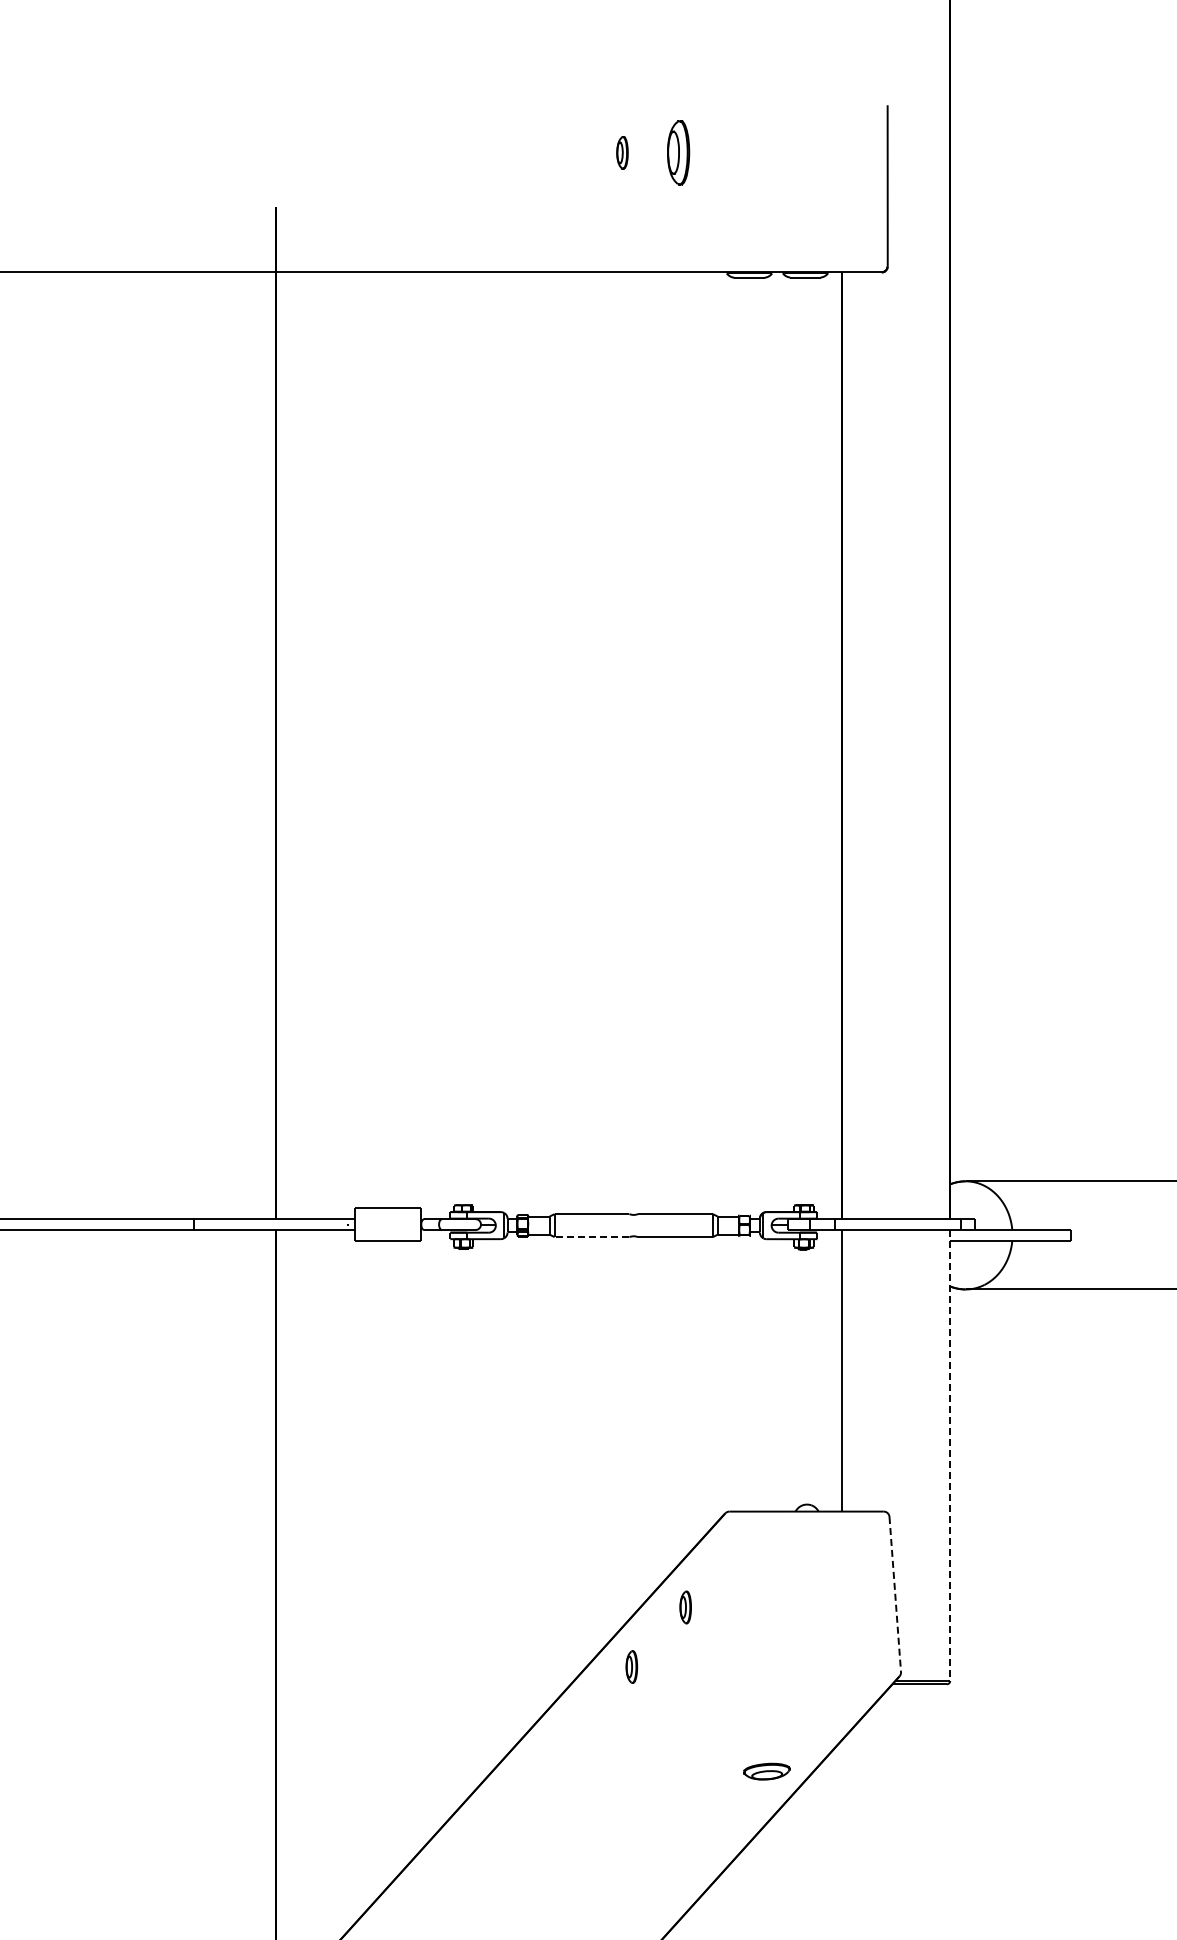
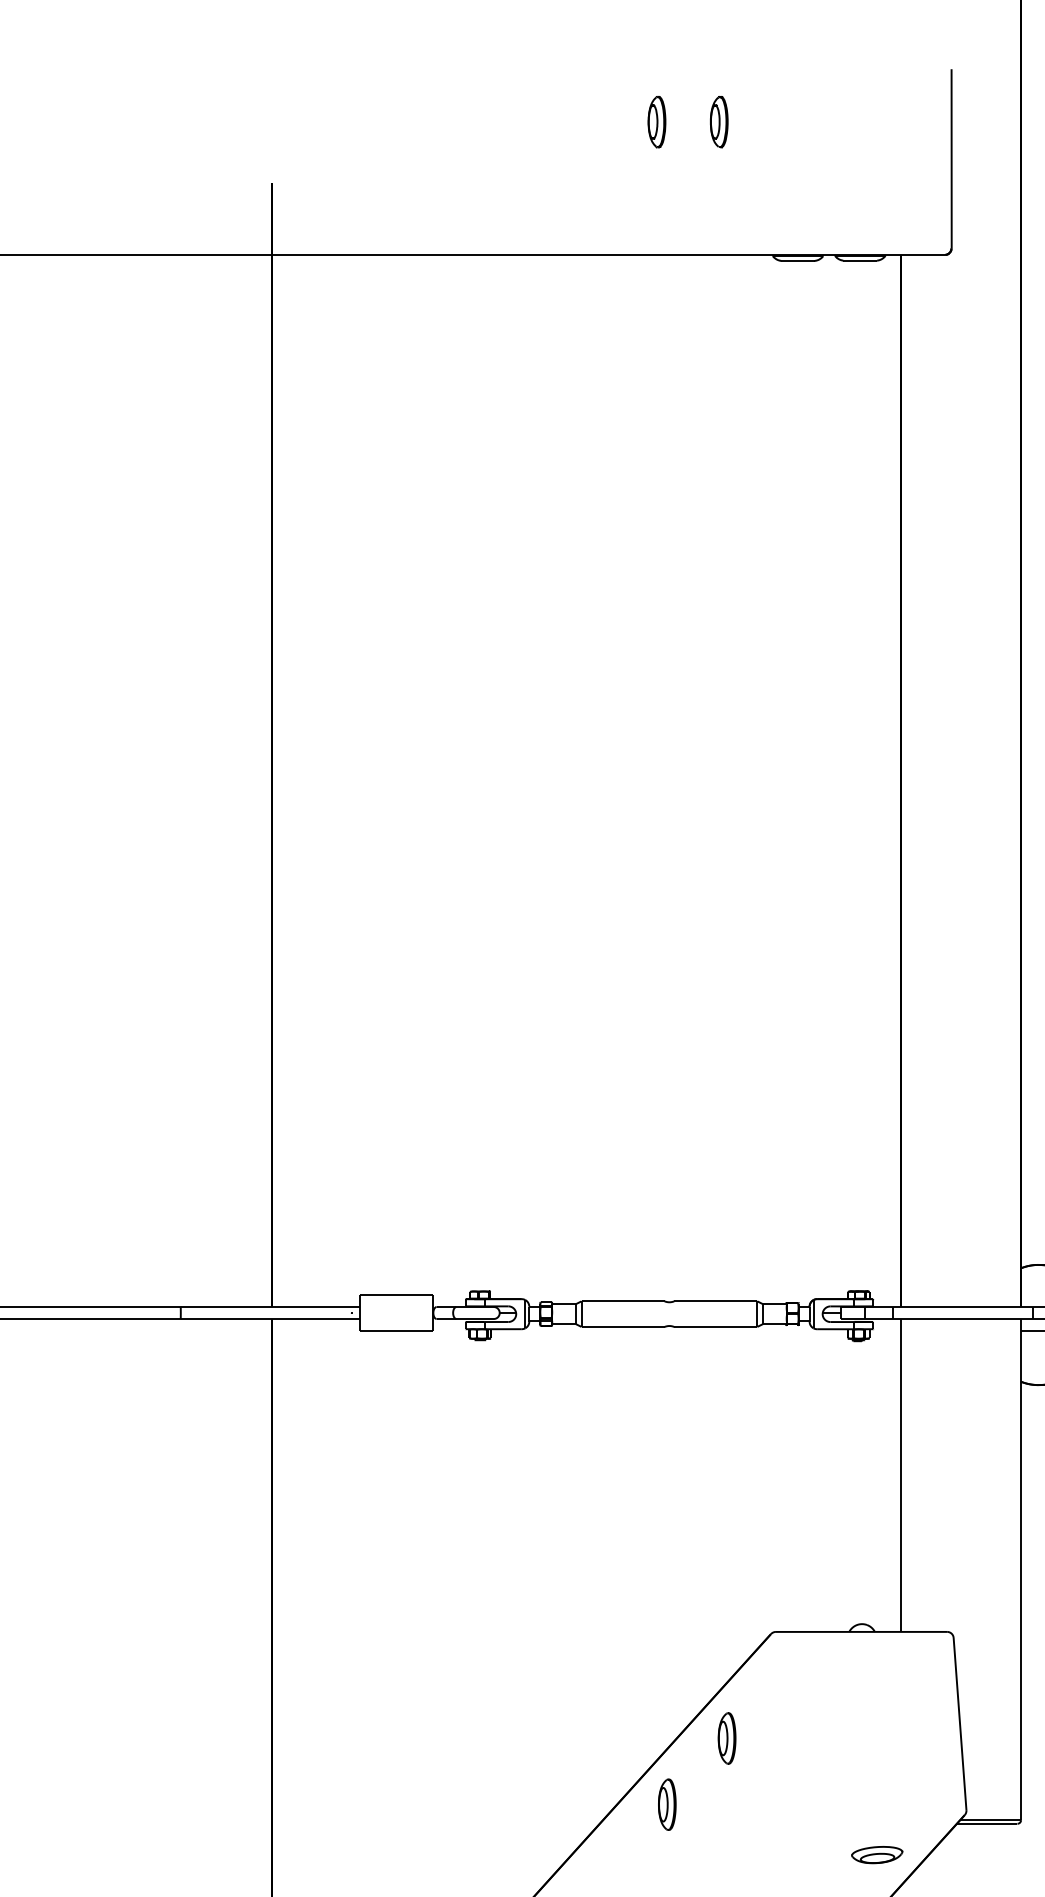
part: (622, 152) -> (656, 121), size x1.43
part: (678, 152) -> (719, 121), size x0.71
line: (591, 1237) -> (622, 1327), dashed -> solid
line: (950, 1455) -> (1021, 1569), dashed -> solid
line: (895, 1594) -> (960, 1724), dashed -> solid
part: (685, 1607) -> (726, 1738), size x1.43
part: (631, 1666) -> (666, 1804), size x1.43
part: (820, 1712) -> (876, 1855), added

